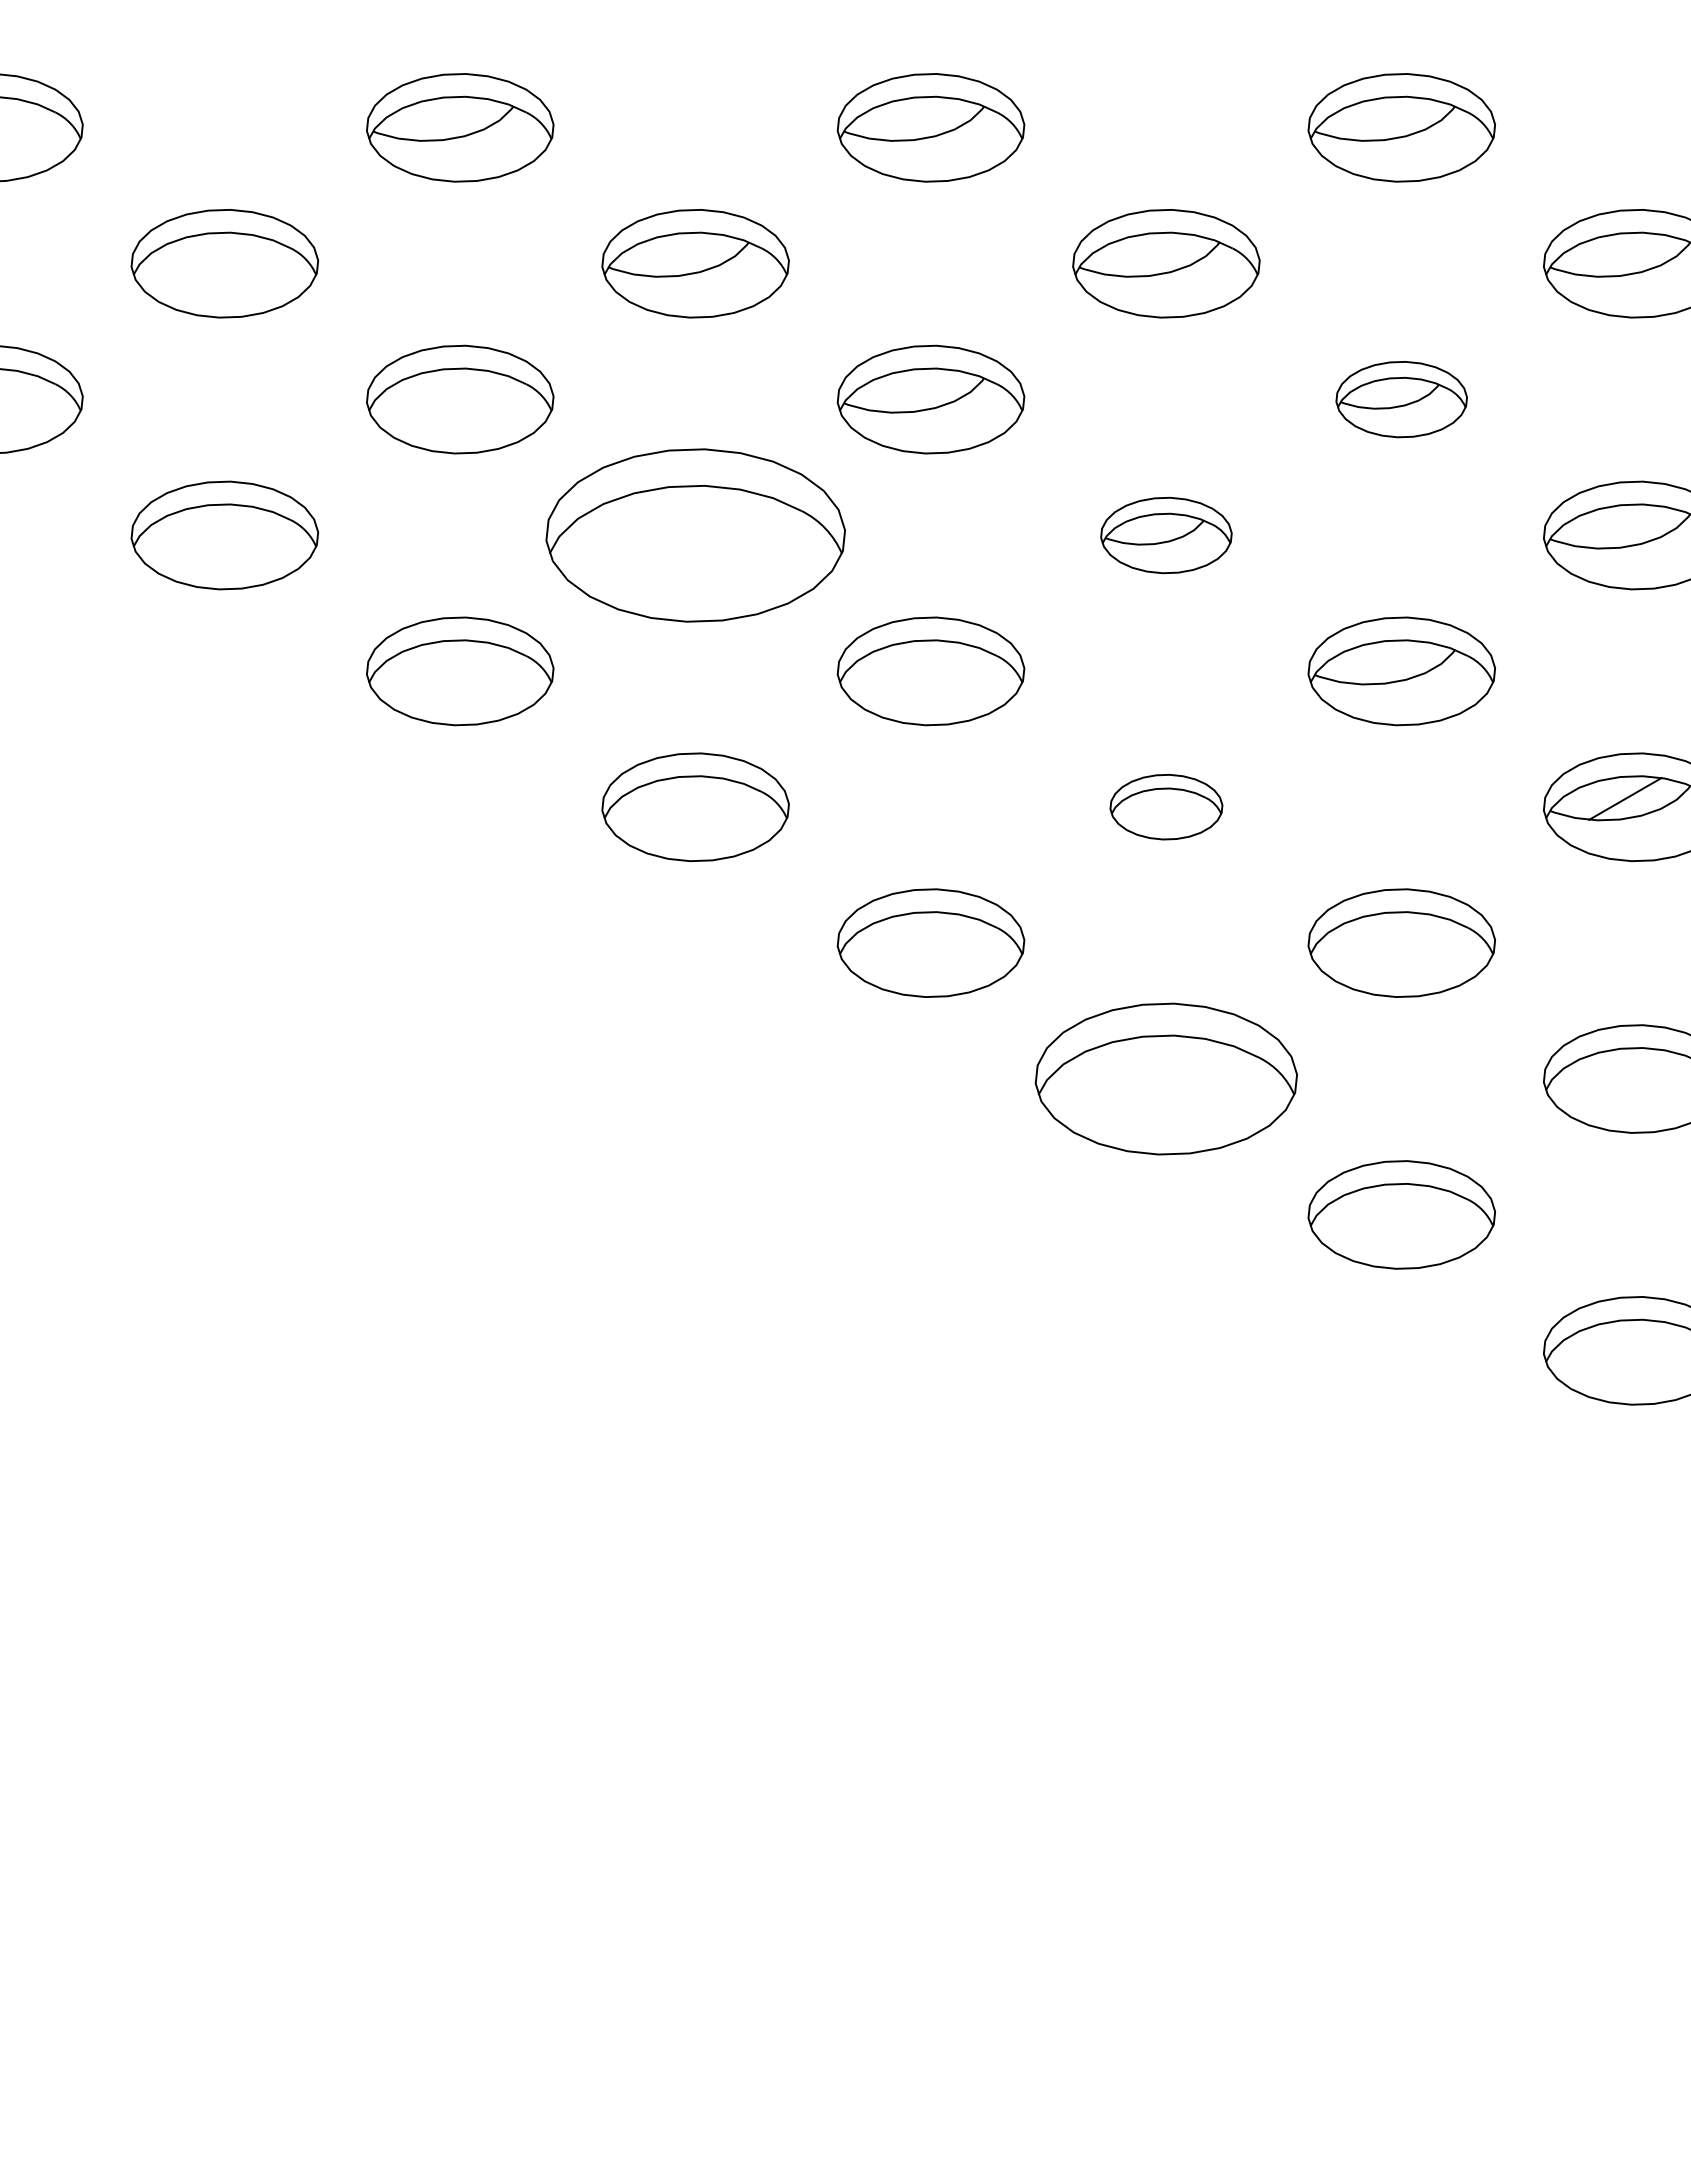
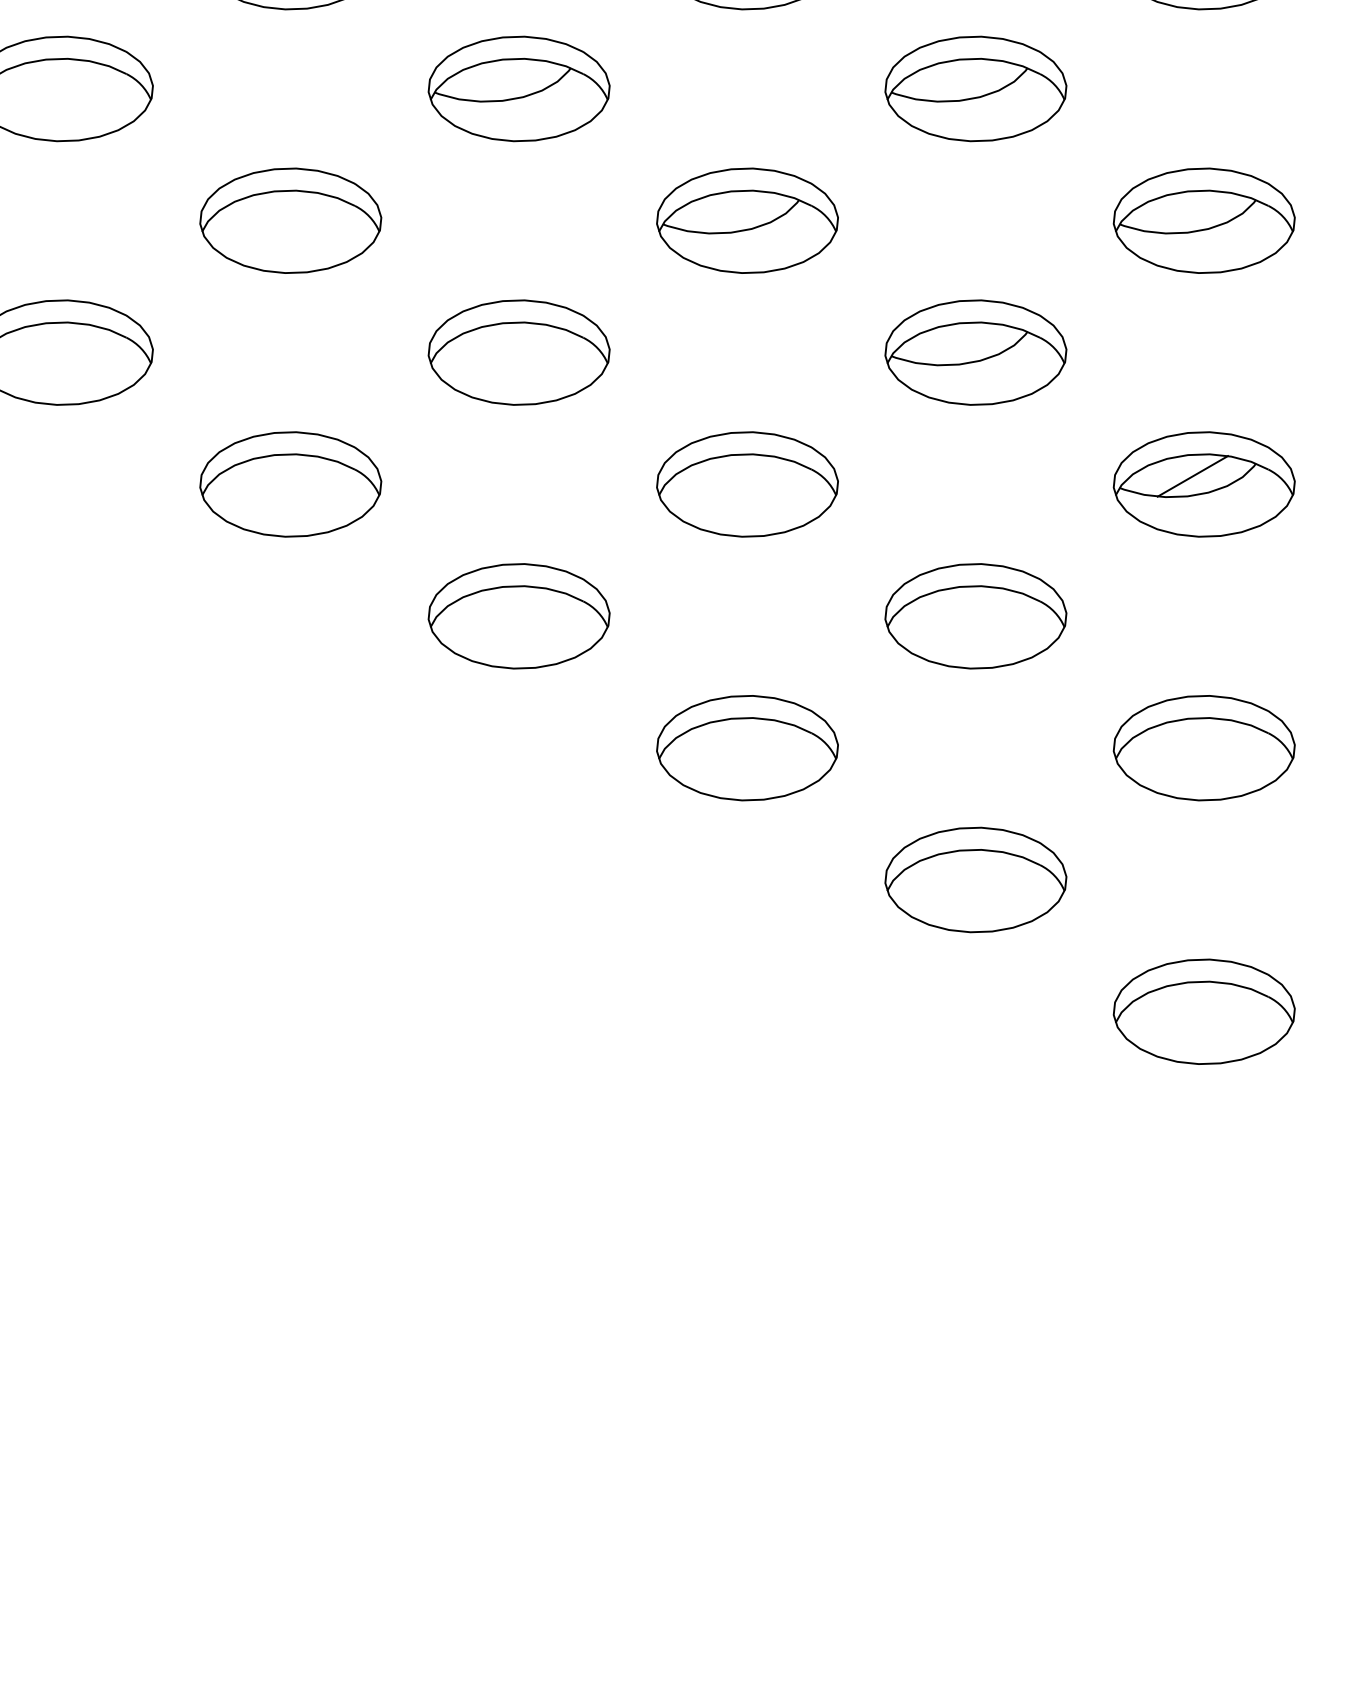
part: (1401, 399) -> (975, 88), size x1.43
part: (695, 535) -> (290, 220), size x0.62
part: (1166, 535) -> (747, 220), size x1.43
part: (1166, 806) -> (747, 483), size x1.67
part: (1166, 1078) -> (747, 747), size x0.71

